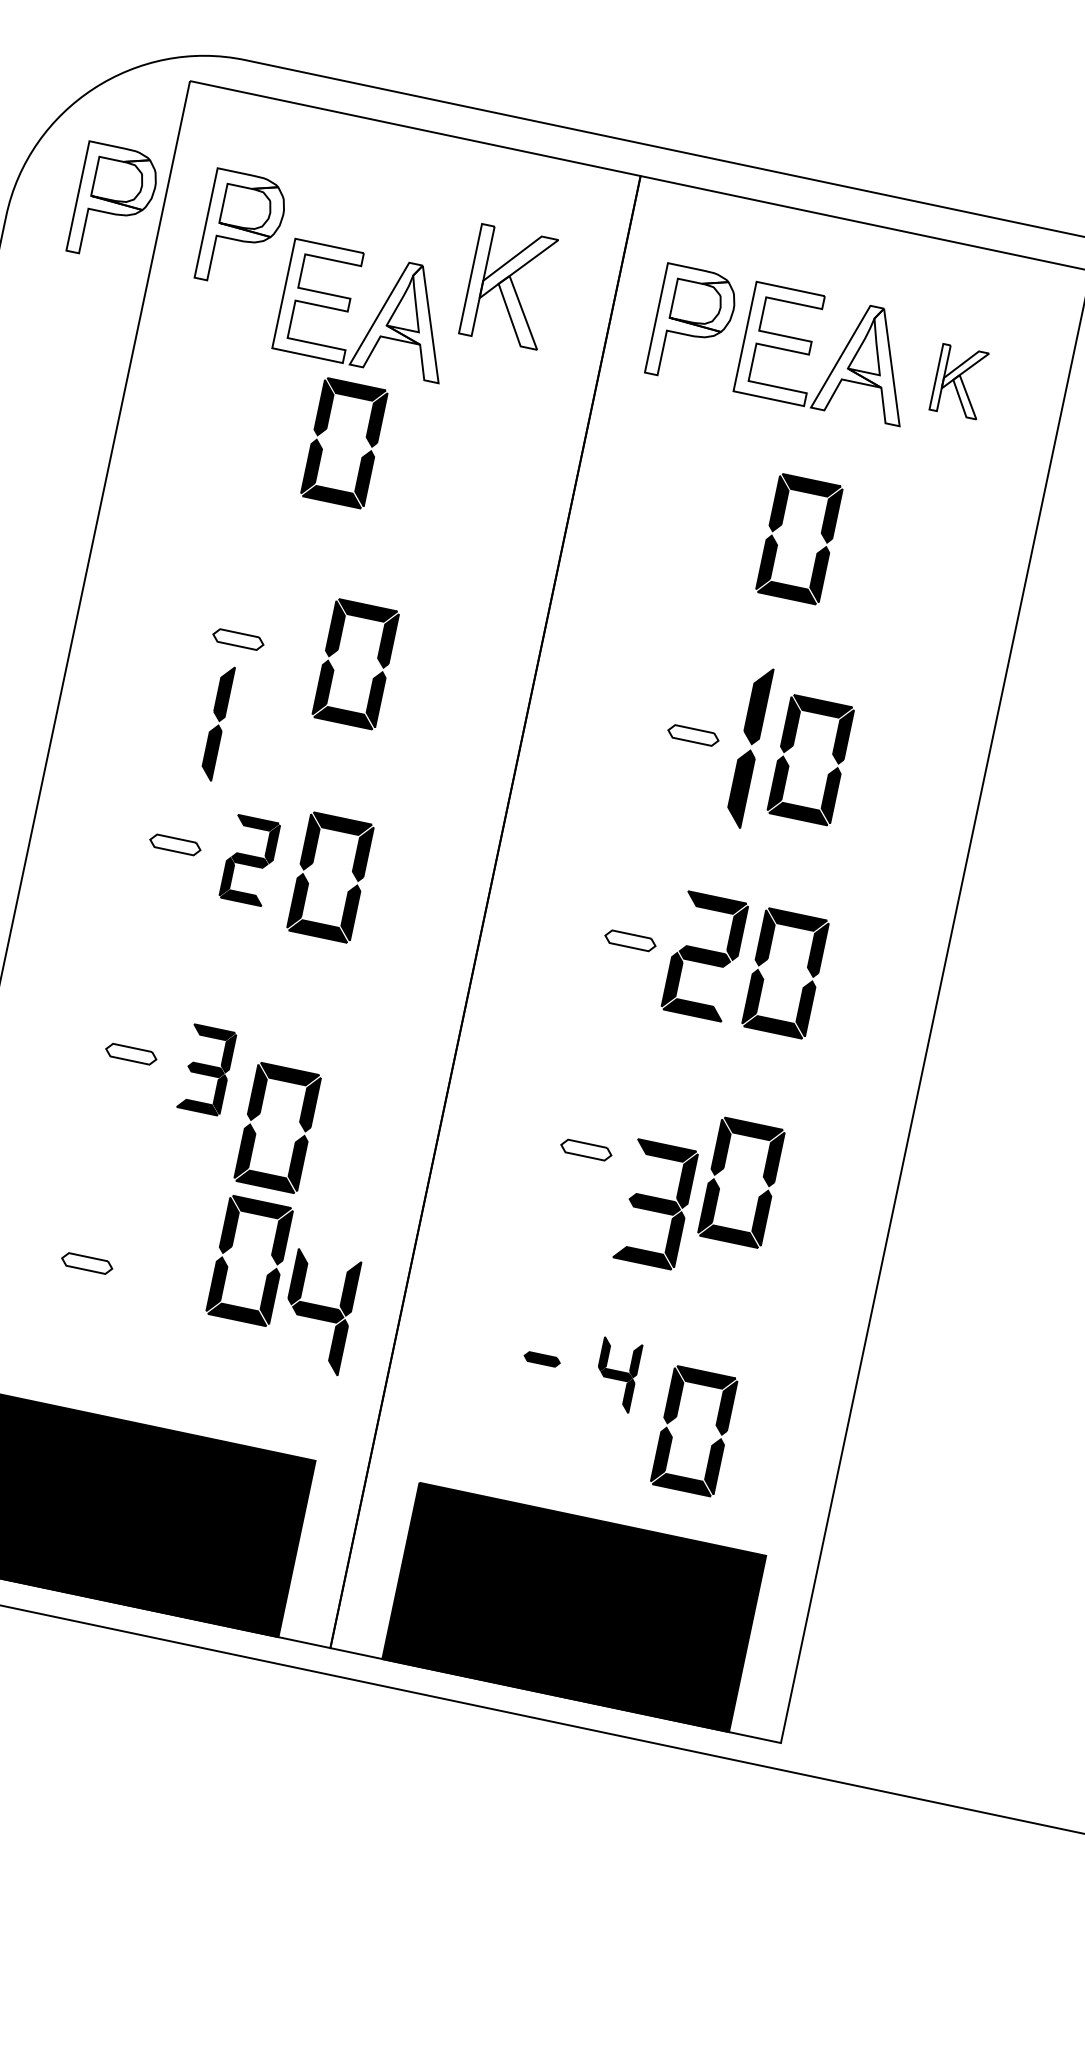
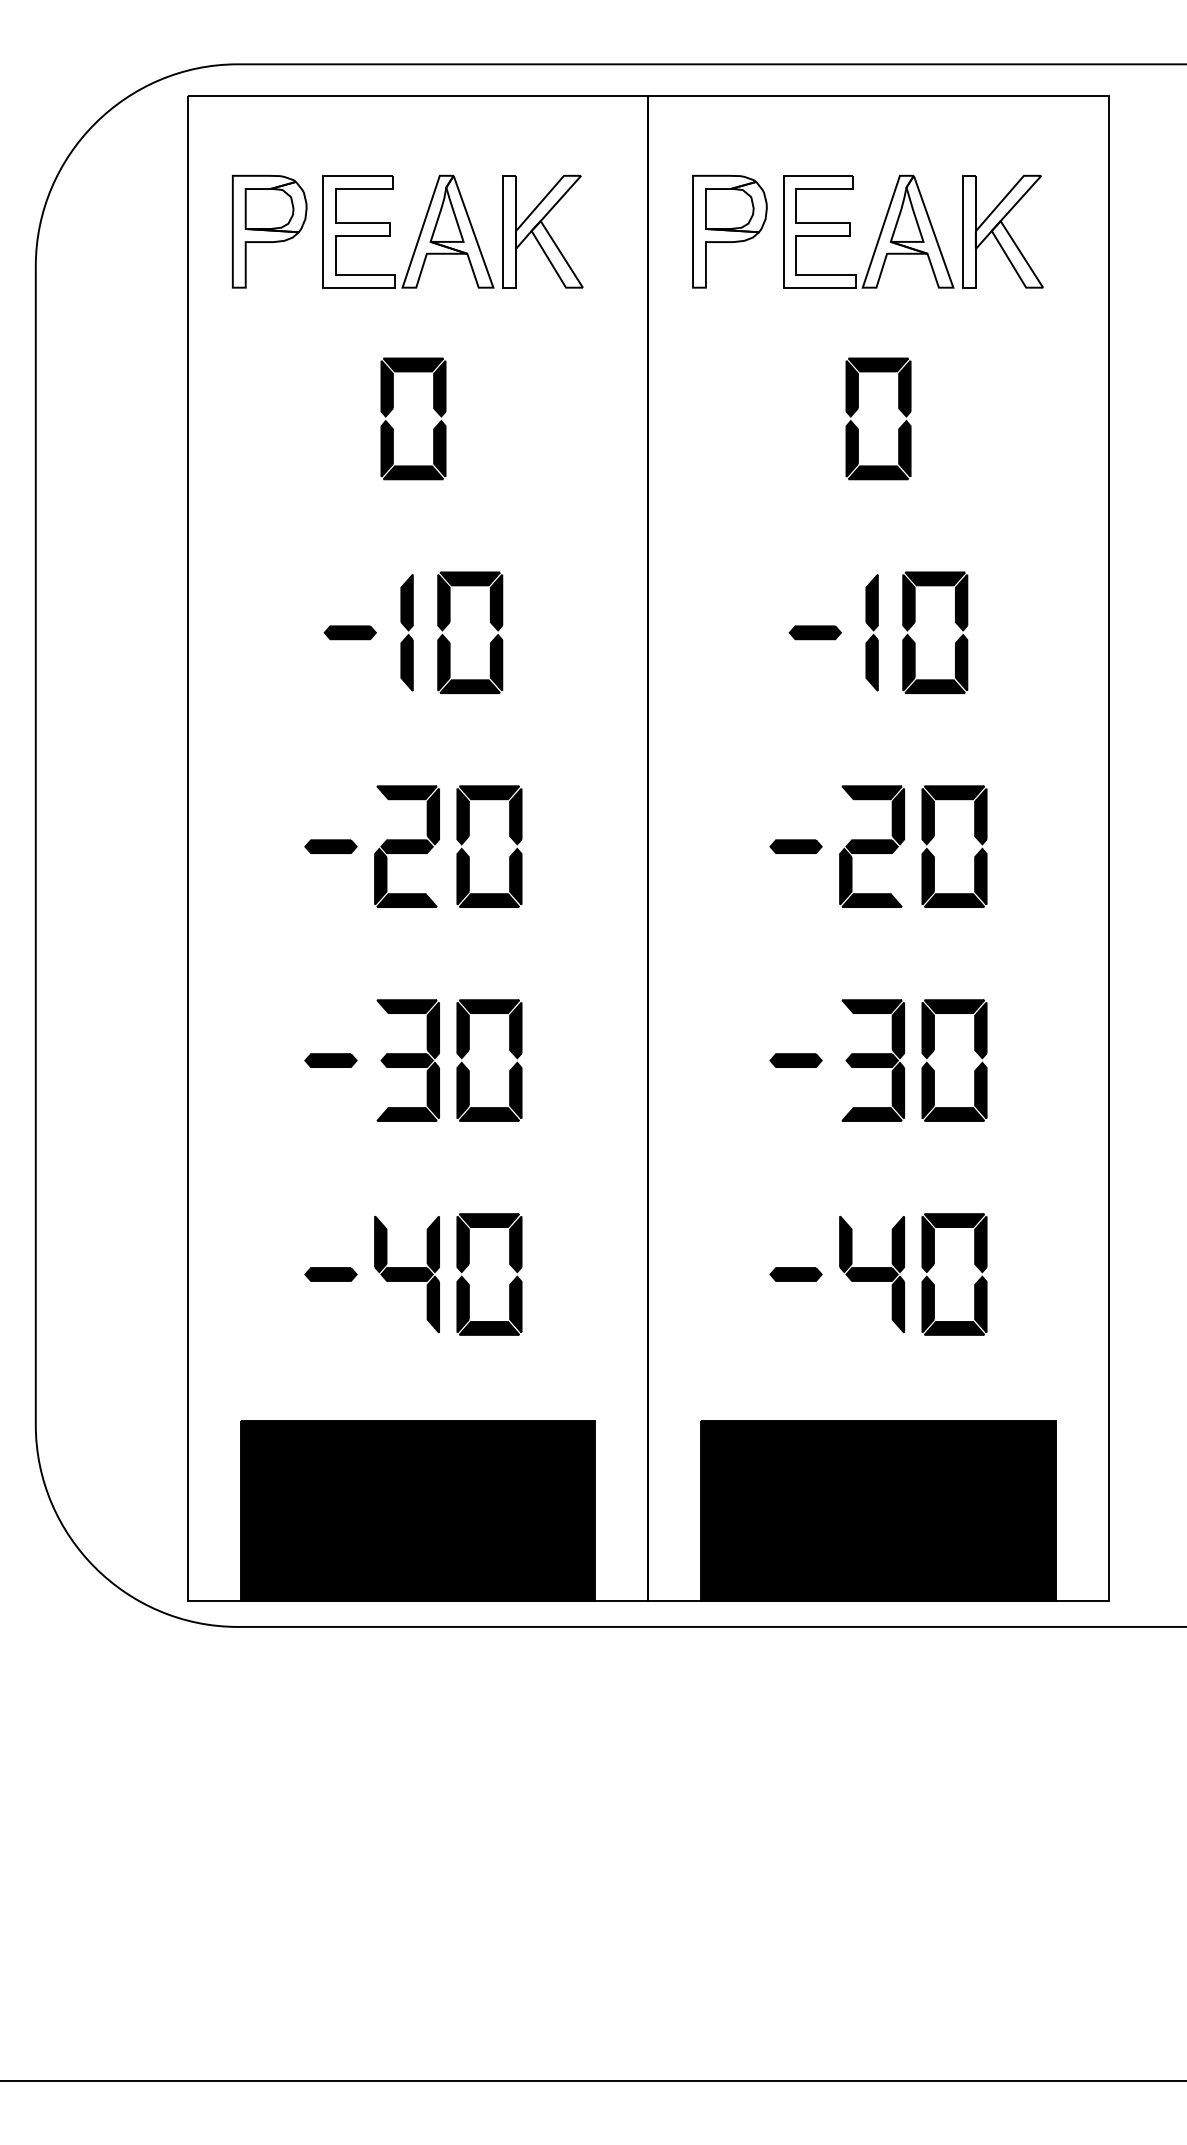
part: (113, 203) -> (138, 231), removed
part: (377, 315) -> (419, 233), moved
part: (959, 381) -> (1002, 231), size x1.67
fill: (237, 639) -> (349, 632), added
part: (217, 722) -> (406, 632), moved
fill: (692, 735) -> (814, 632), added
part: (748, 746) -> (871, 632), size x0.71
fill: (174, 844) -> (330, 846), added
part: (249, 860) -> (406, 846), size x1.43
fill: (629, 940) -> (795, 846), added
fill: (130, 1054) -> (330, 1060), added
part: (206, 1069) -> (407, 1060), size x1.43
part: (260, 1114) -> (469, 1050), moved
fill: (585, 1149) -> (795, 1060), added
part: (655, 1204) -> (872, 1060), moved
part: (232, 1247) -> (469, 1264), moved
fill: (86, 1263) -> (330, 1274), added
part: (317, 1312) -> (406, 1274), moved
part: (541, 1359) -> (795, 1274), size x1.43
part: (616, 1374) -> (871, 1274), size x1.67
part: (676, 1417) -> (934, 1264), moved

